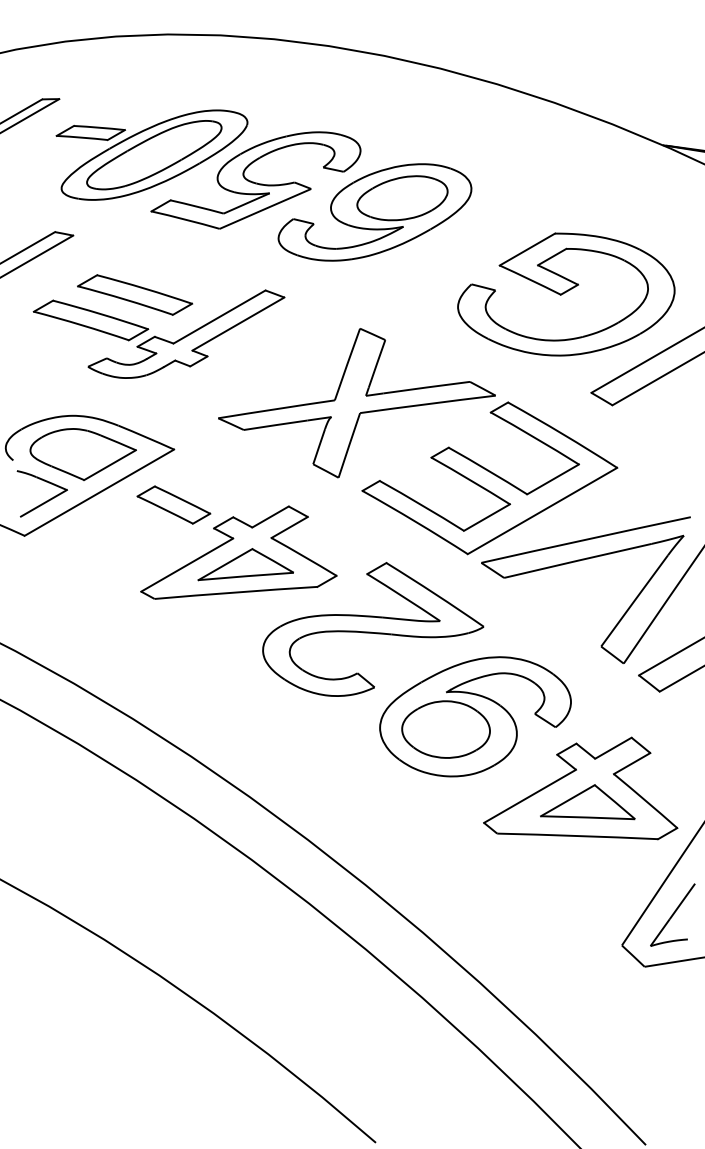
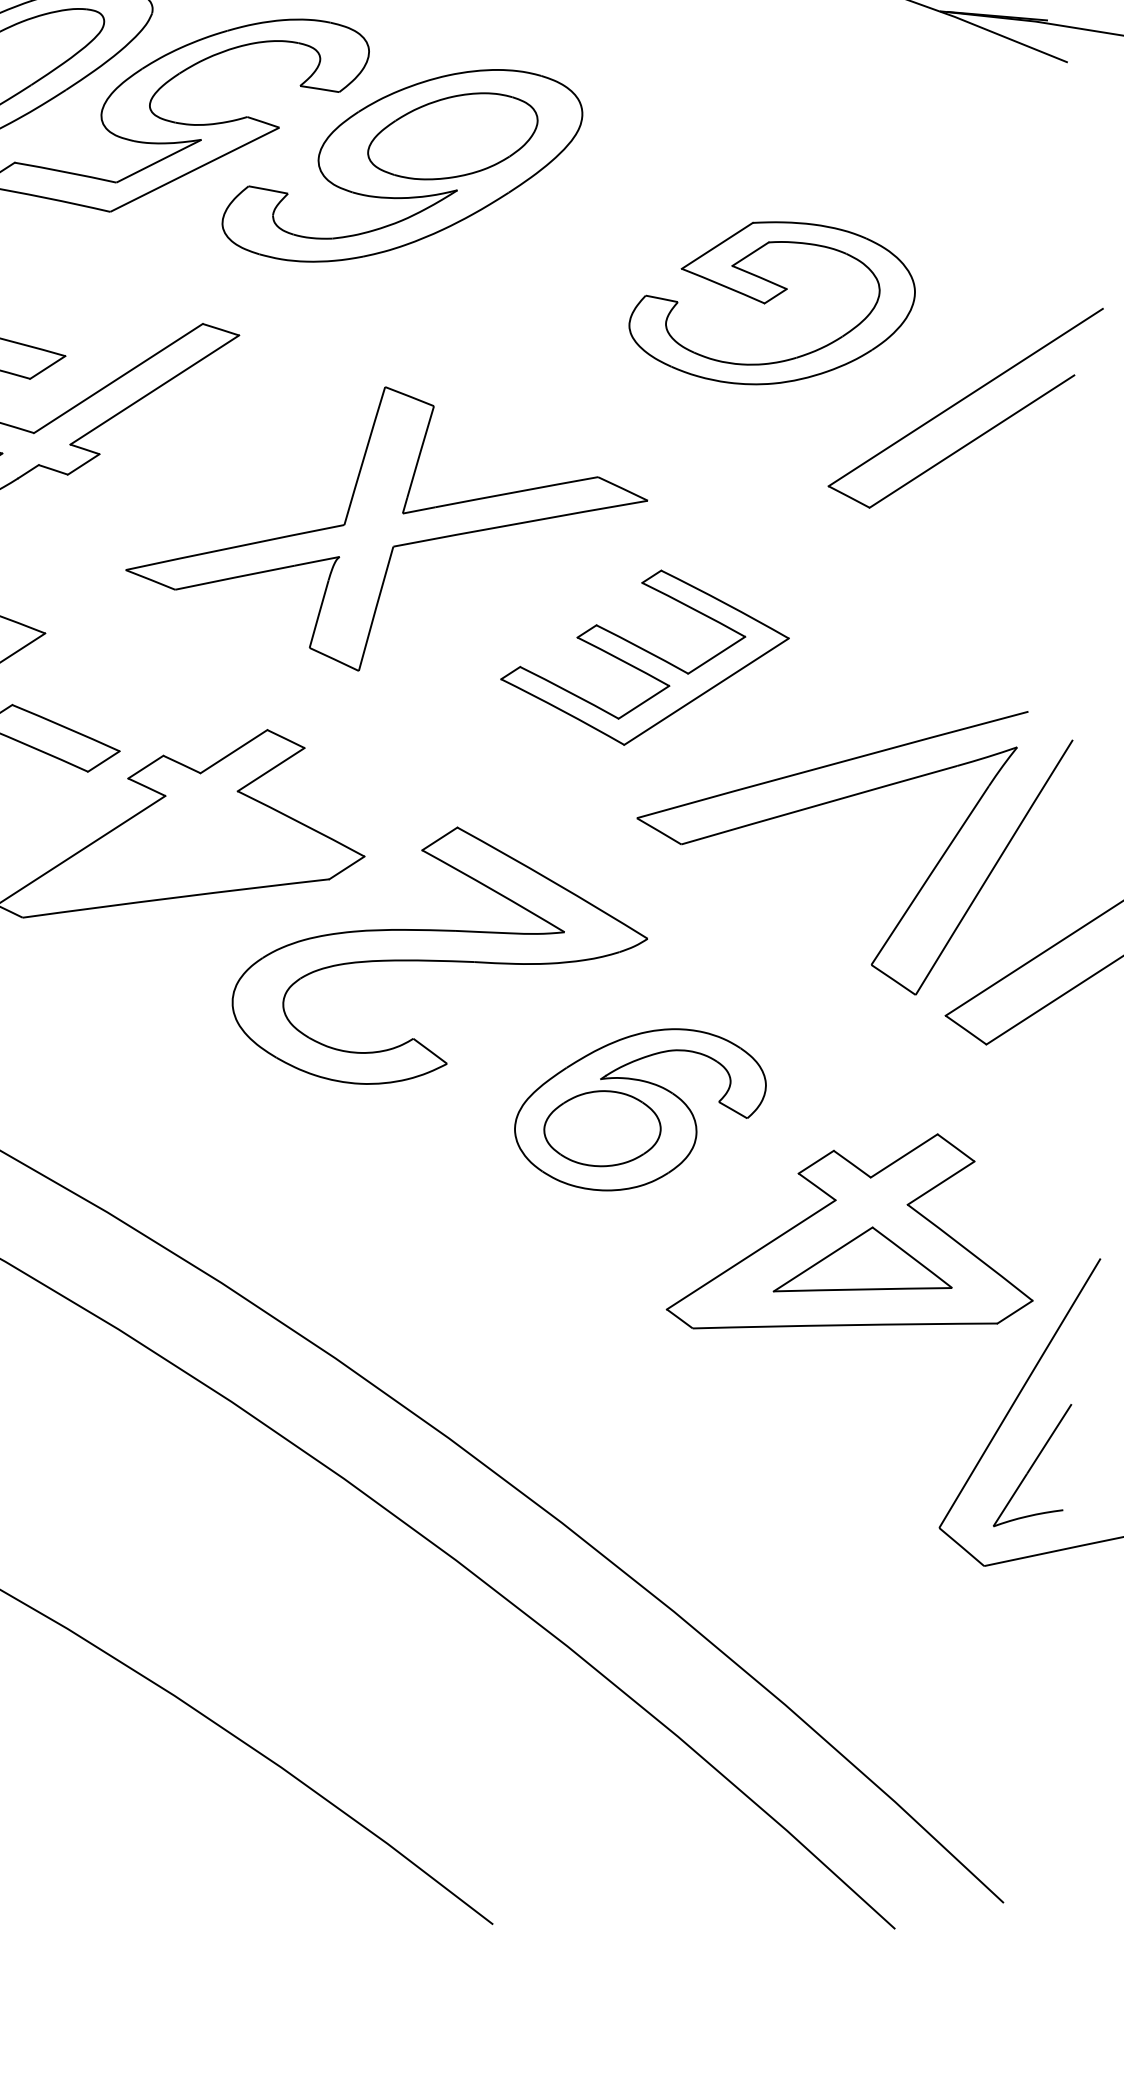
part: (566, 294) -> (772, 302), size x0.7
part: (489, 478) -> (644, 657), size x0.6
part: (245, 564) -> (191, 843), removed
part: (475, 716) -> (640, 1109), size x0.7

